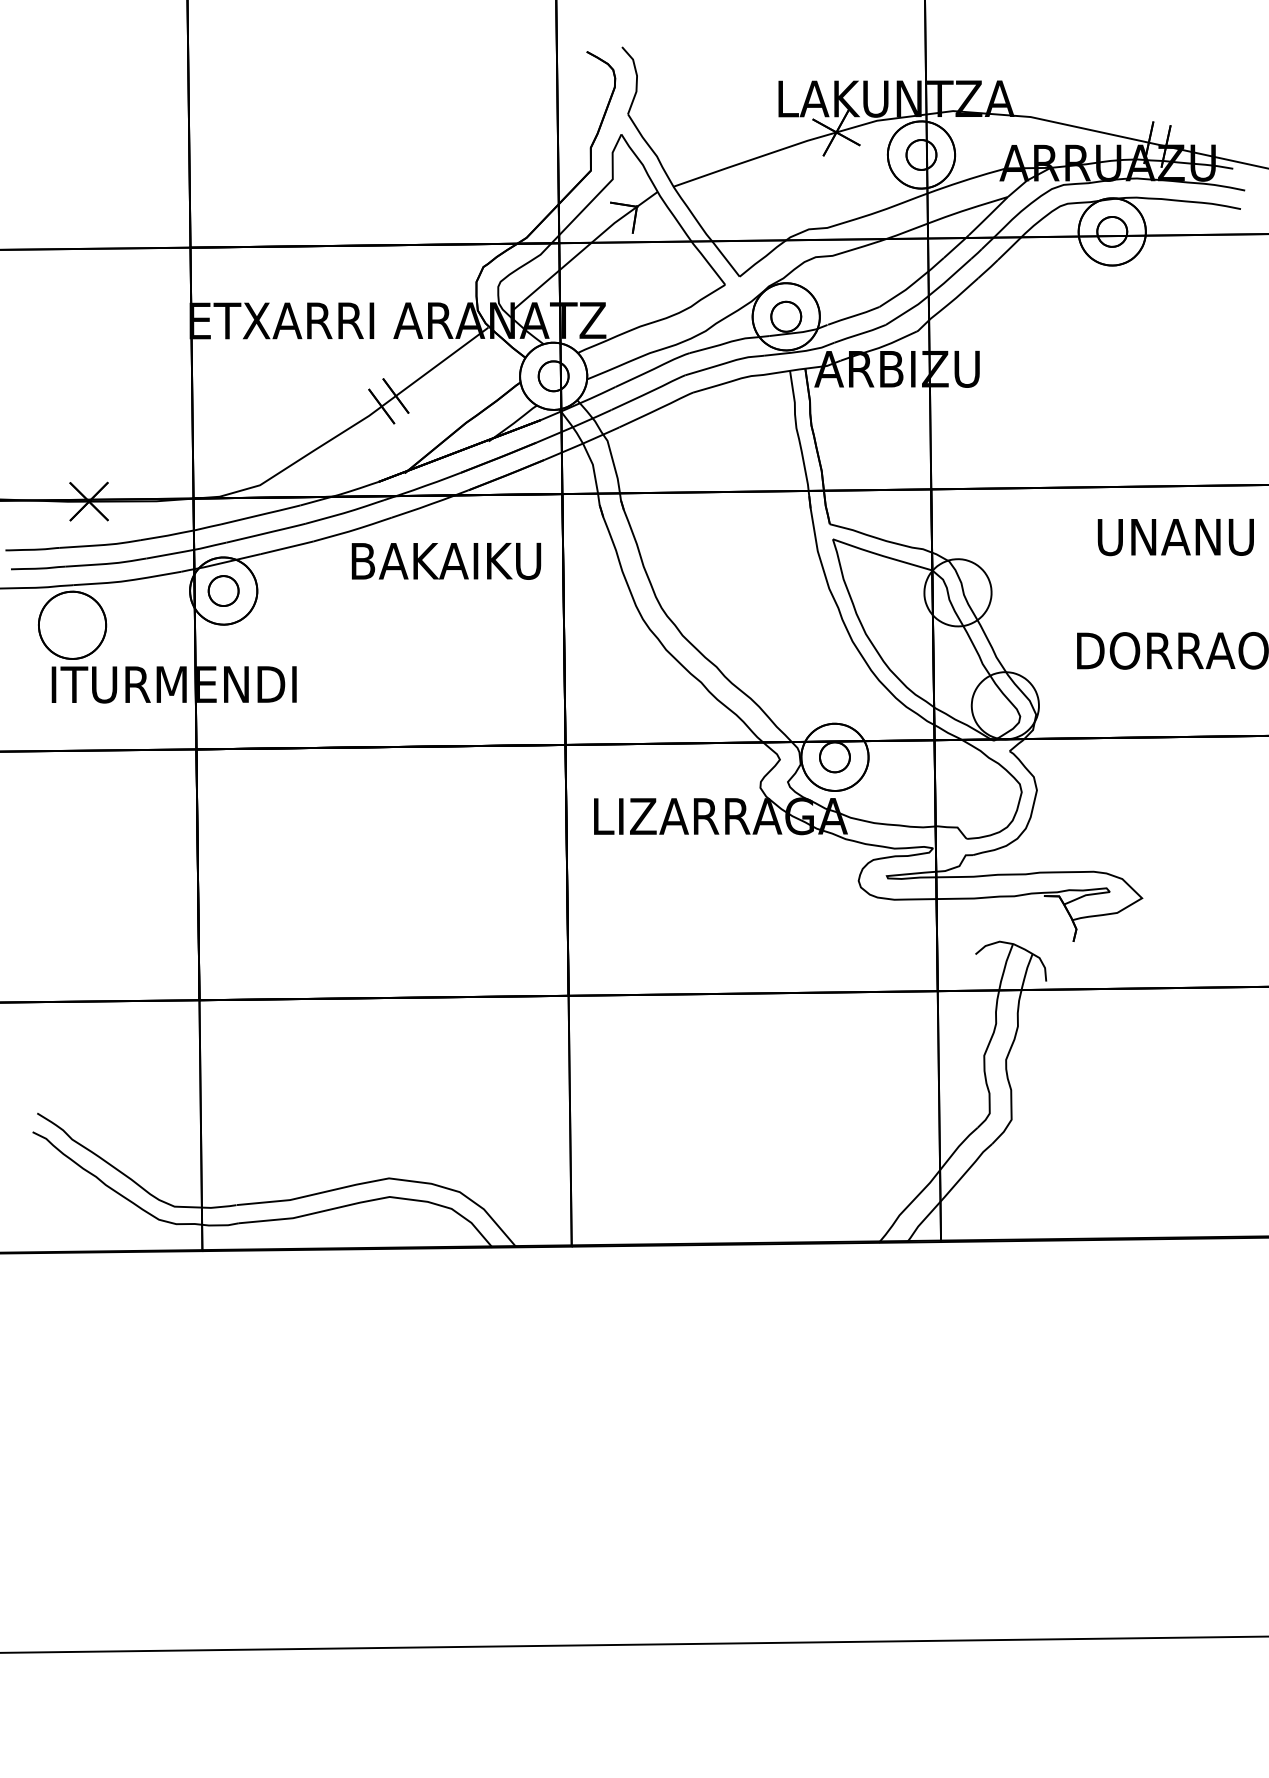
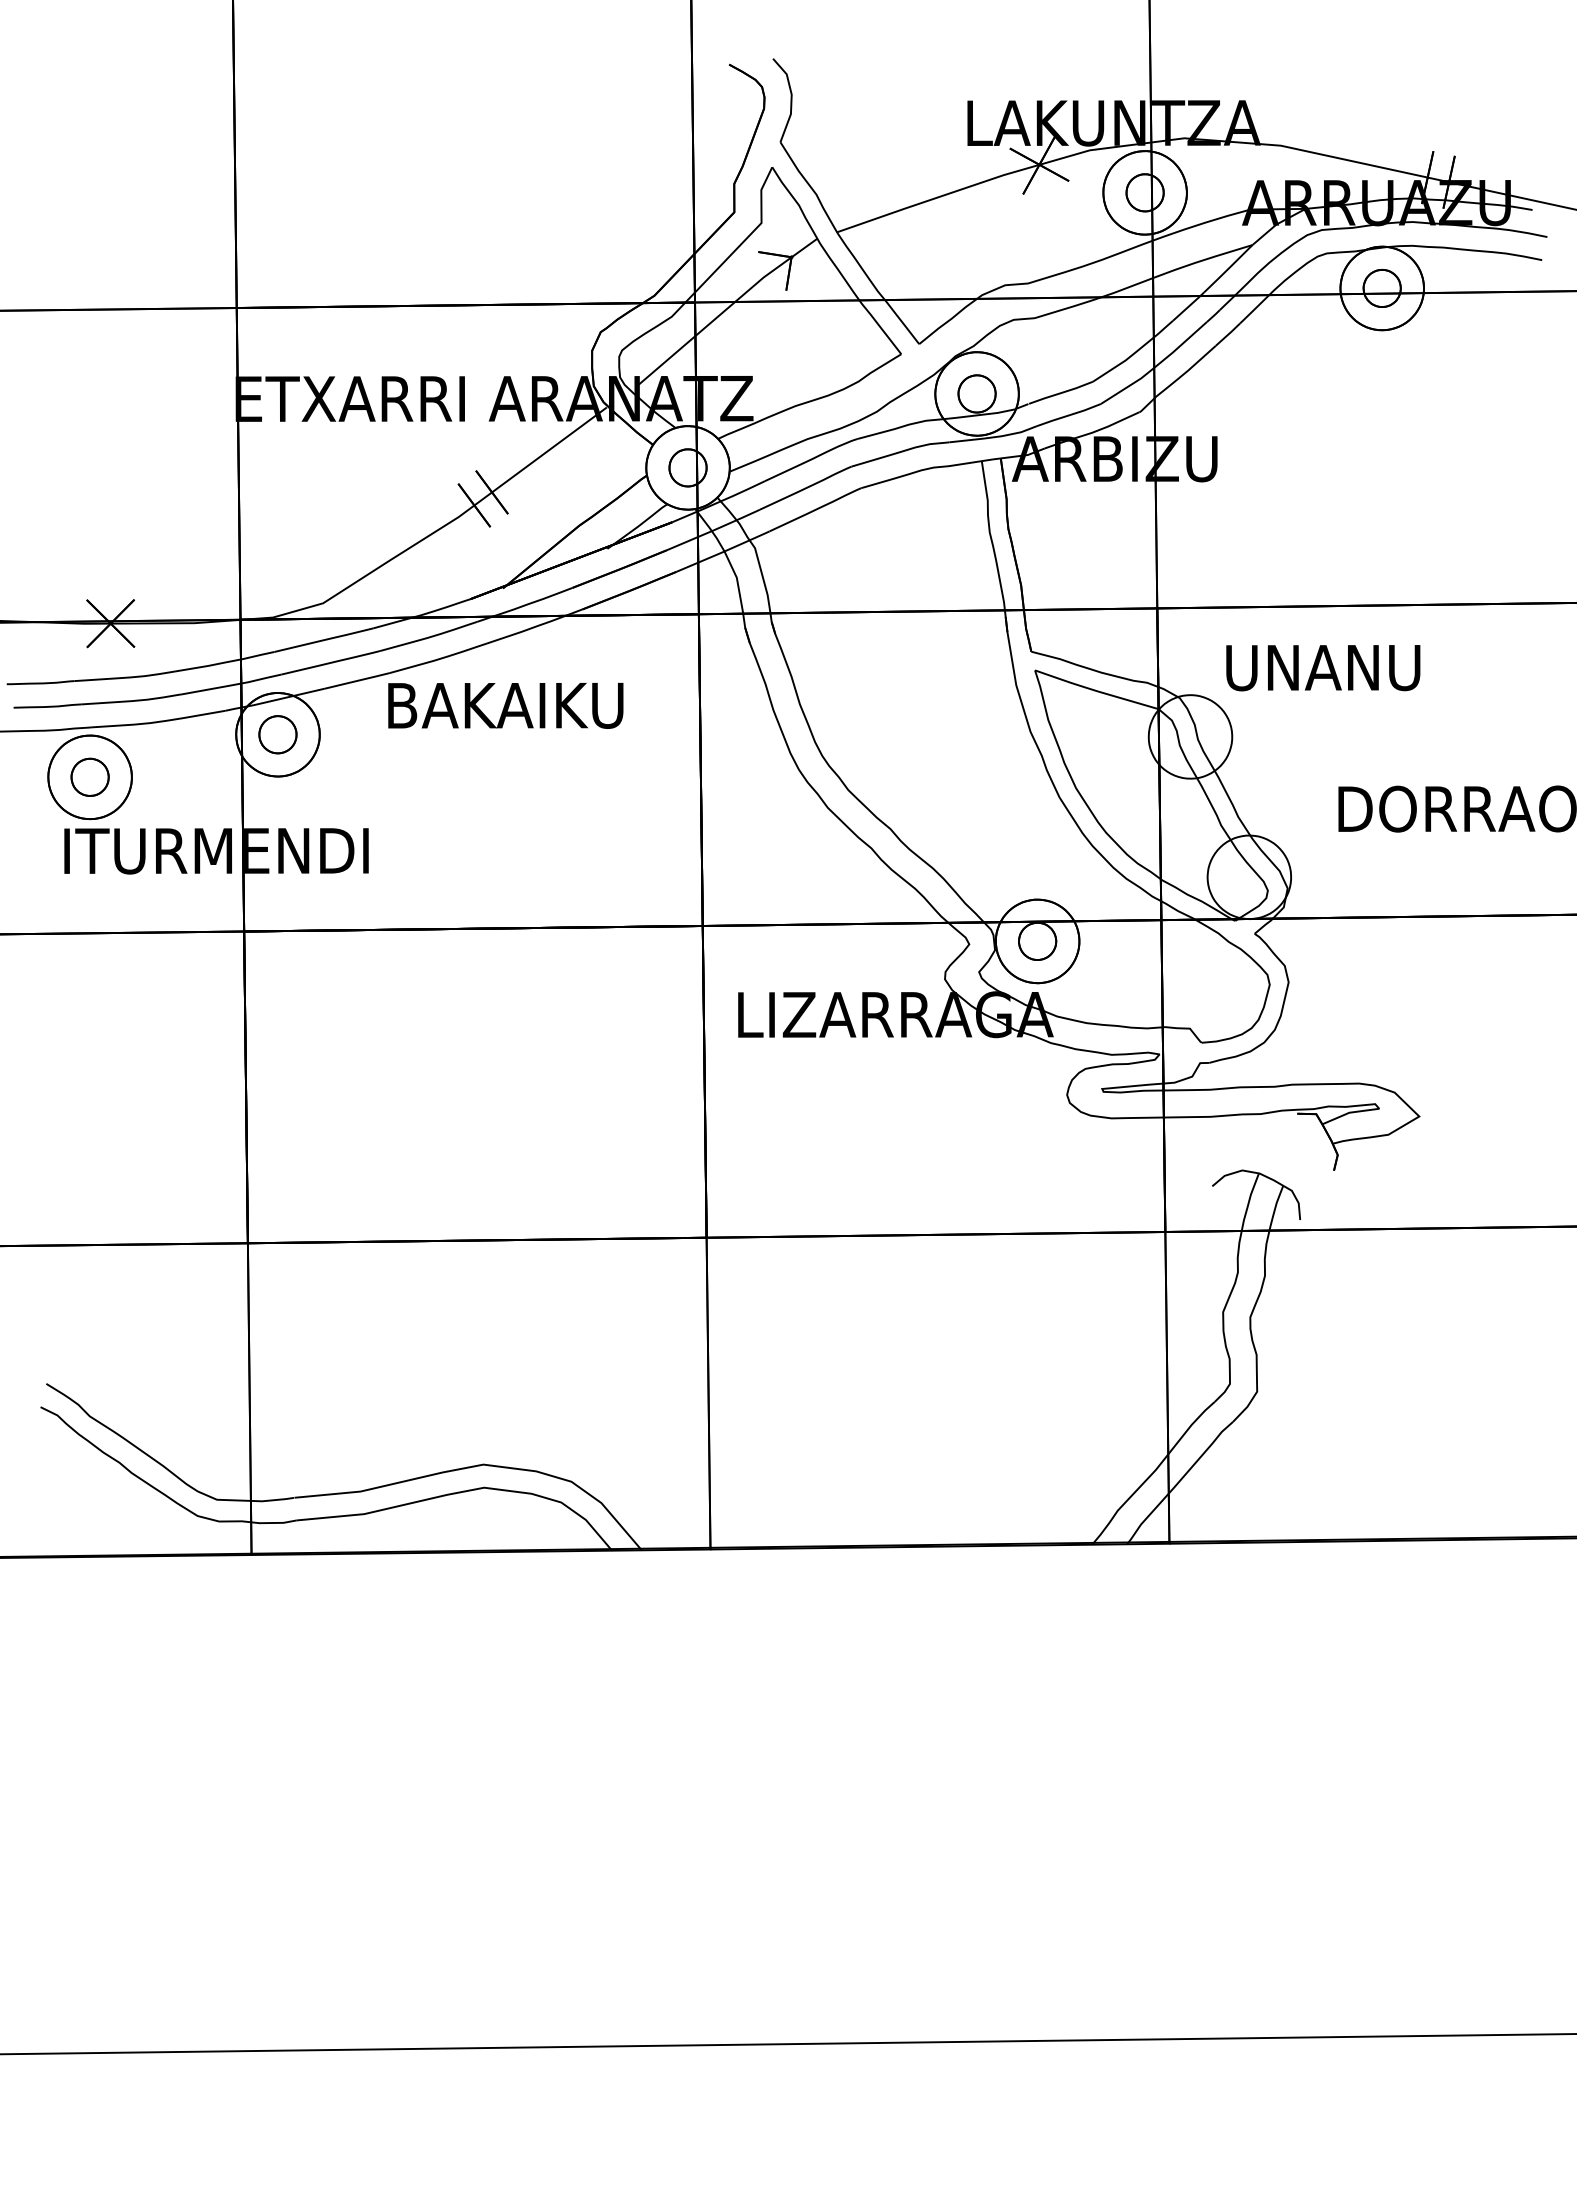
text: (1176, 537) -> (1323, 668), moved
text: (446, 561) -> (505, 705), moved
part: (72, 624) -> (89, 776), added

